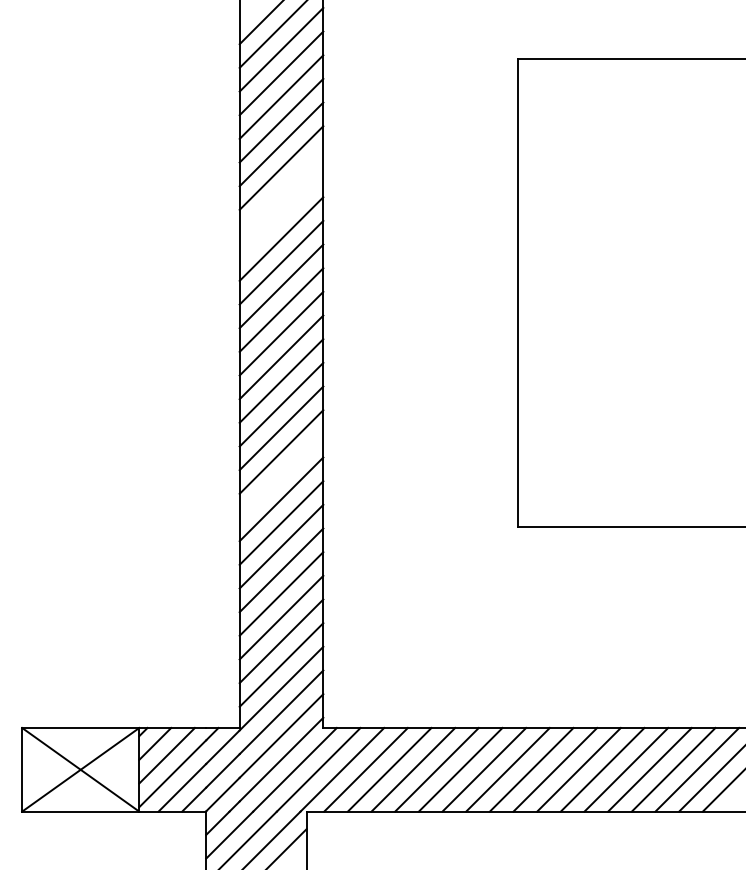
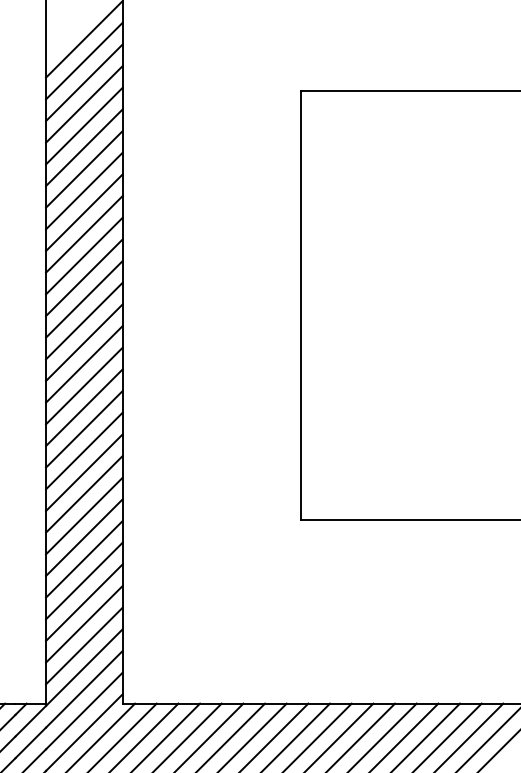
line: (281, 191) -> (84, 212), added
line: (281, 215) -> (84, 234), added
line: (281, 475) -> (84, 472), added

